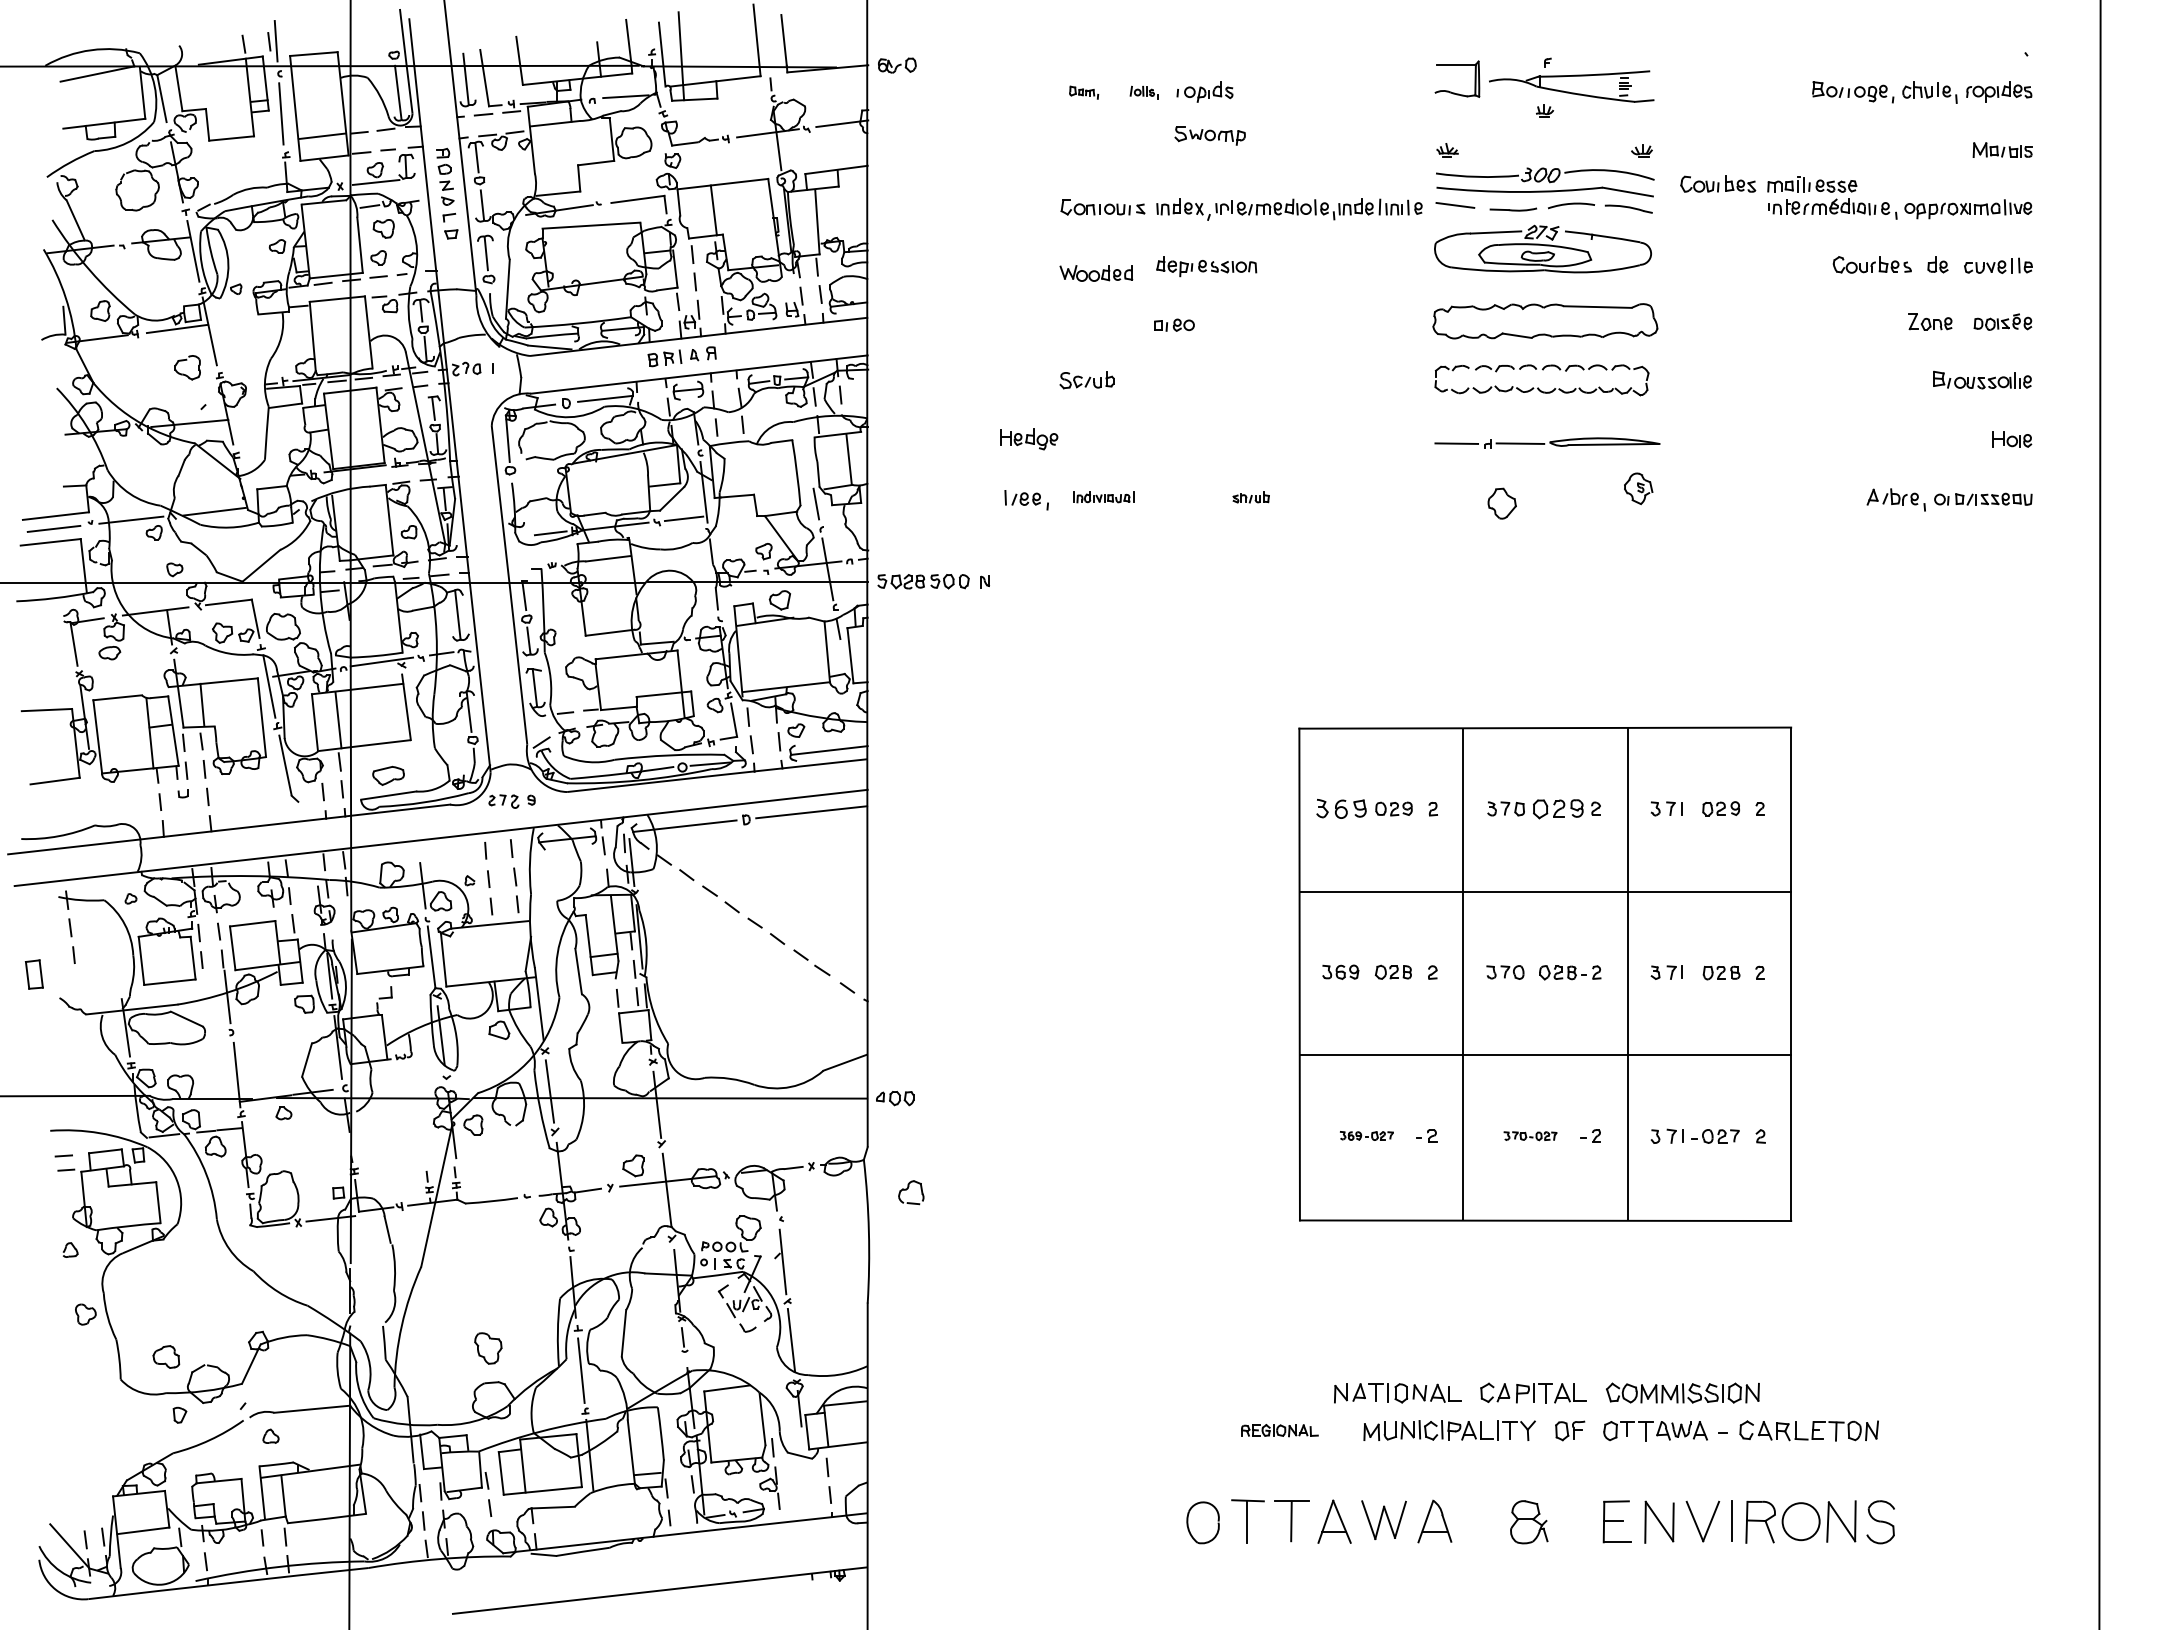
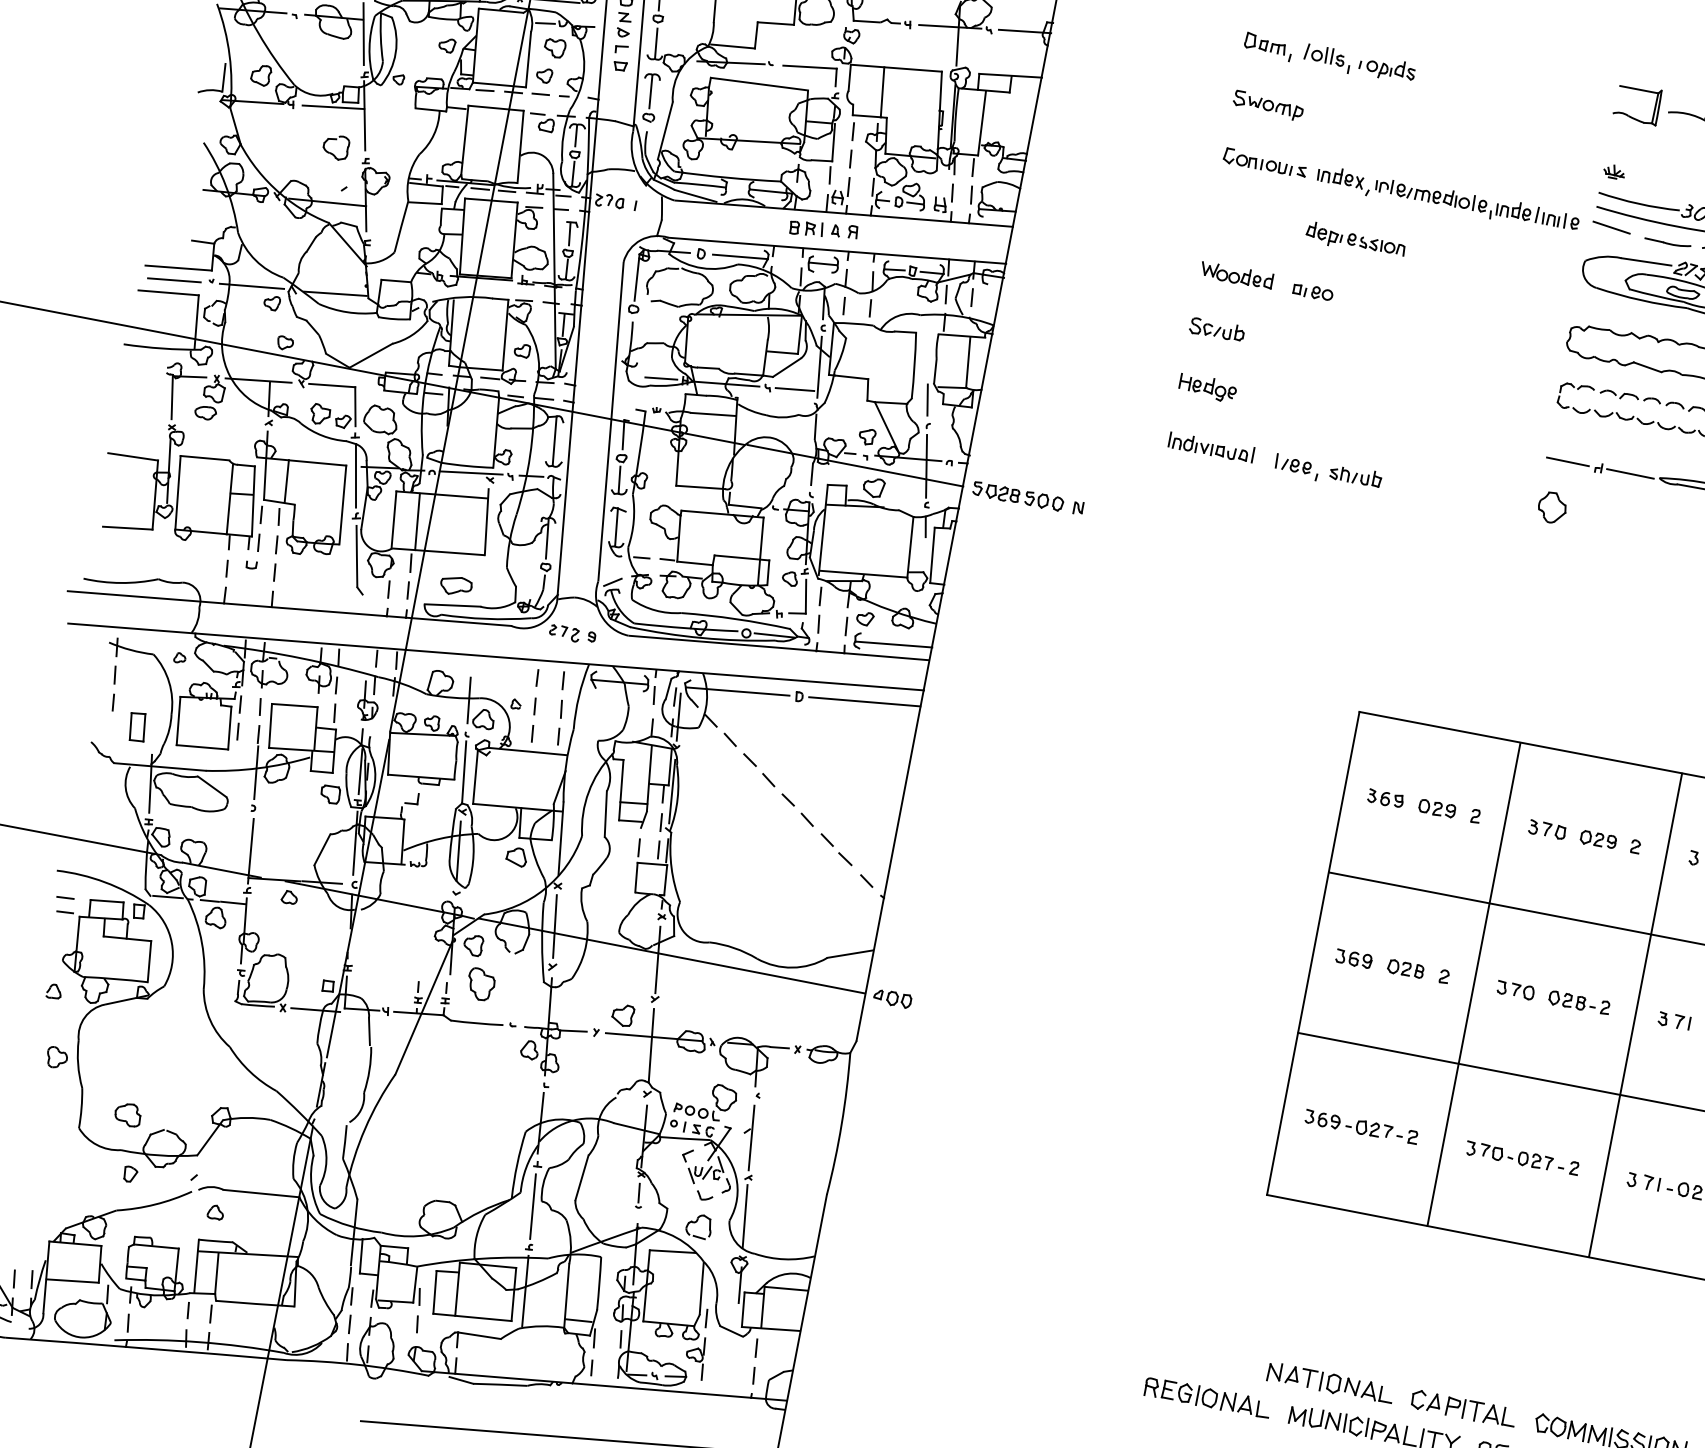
part: (1083, 92) -> (1267, 46), size x1.67
part: (1143, 92) -> (1326, 57), size x1.67
part: (1209, 135) -> (1267, 105), moved
part: (1096, 273) -> (1236, 275), moved
part: (1029, 439) -> (1208, 388), moved
part: (1103, 496) -> (1211, 446), size x1.43
part: (1251, 497) -> (1356, 475), size x1.43
part: (1026, 500) -> (1296, 467), moved
part: (1501, 503) -> (1551, 507), moved
part: (1341, 808) -> (1385, 798), size x0.71
part: (1557, 808) -> (1597, 839), size x0.71
part: (33, 974) -> (136, 726), moved
part: (1366, 1135) -> (1348, 1124), size x1.67
part: (1530, 1135) -> (1509, 1155), size x1.67
part: (911, 1192) -> (699, 1226), moved
part: (488, 1348) -> (481, 984), moved
part: (1279, 1430) -> (1207, 1397), size x1.67

